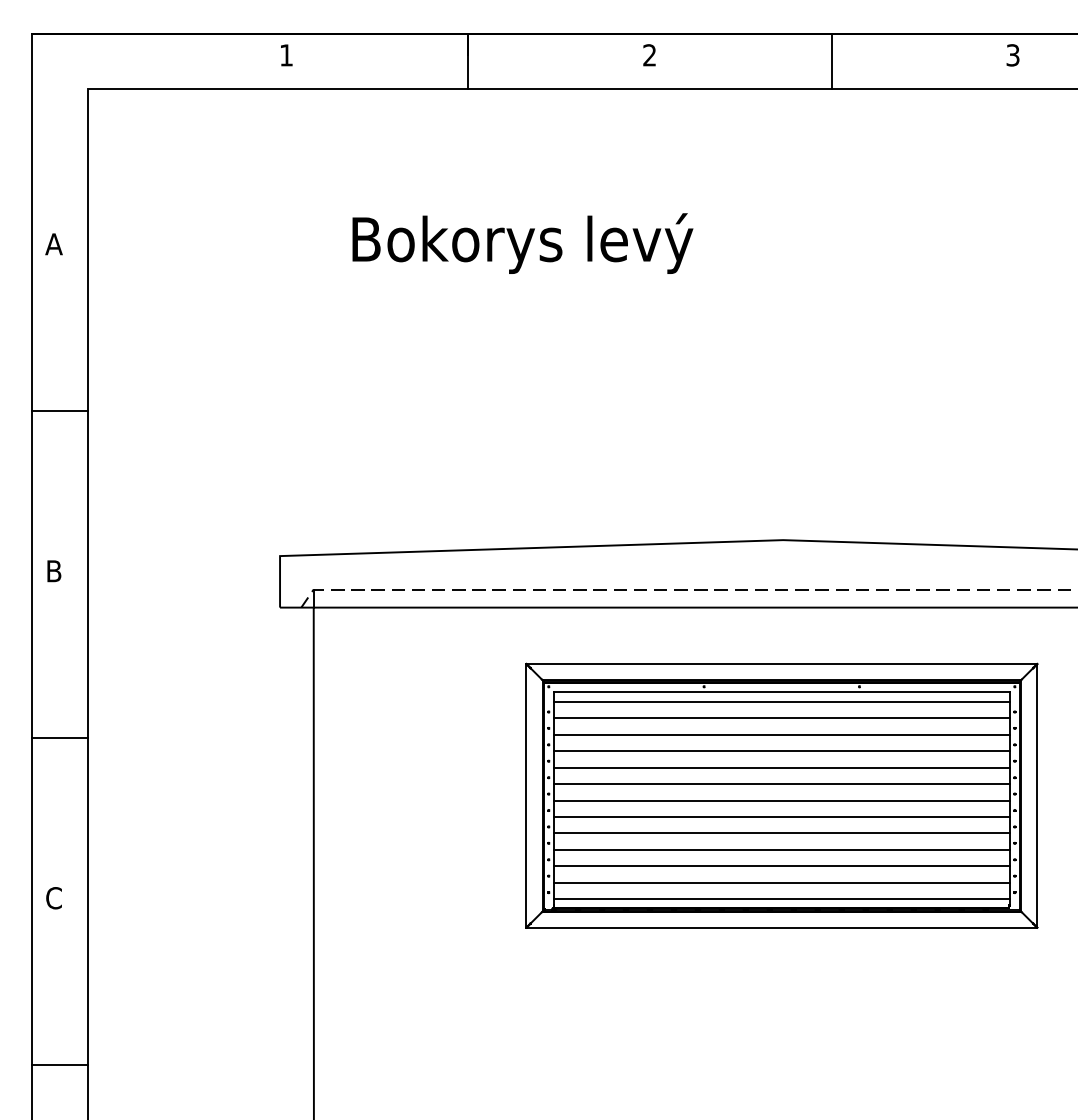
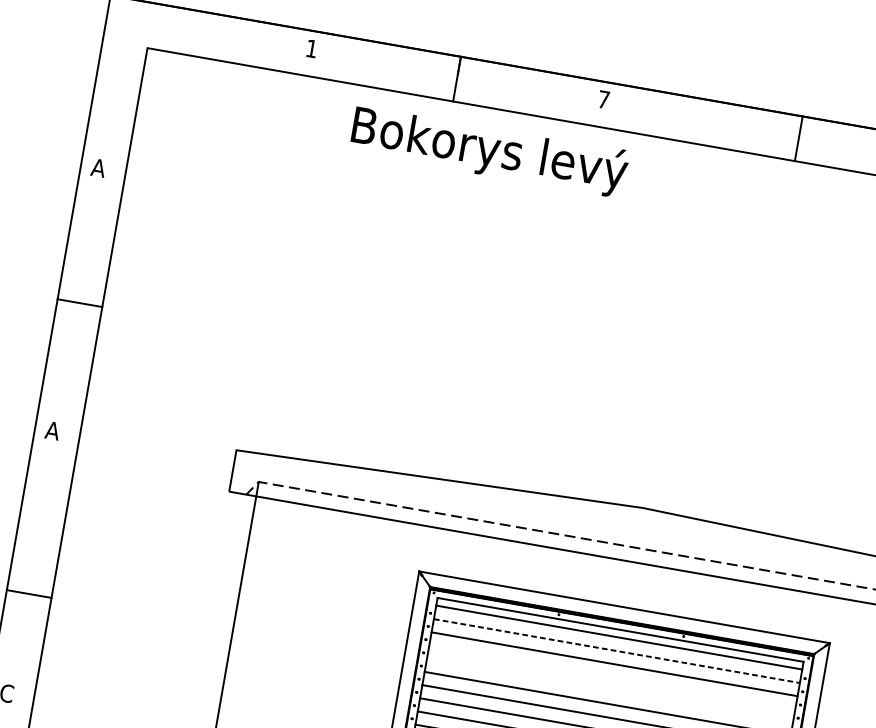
text: (649, 55) -> (603, 99), 2 -> 7
line: (831, 61) -> (798, 138), moved
text: (522, 243) -> (489, 151), moved
text: (53, 571) -> (52, 430), B -> A
line: (781, 718) -> (616, 651), solid -> dashed
line: (59, 738) -> (28, 594), moved
line: (781, 751) -> (612, 677), removed
line: (781, 767) -> (609, 690), removed

